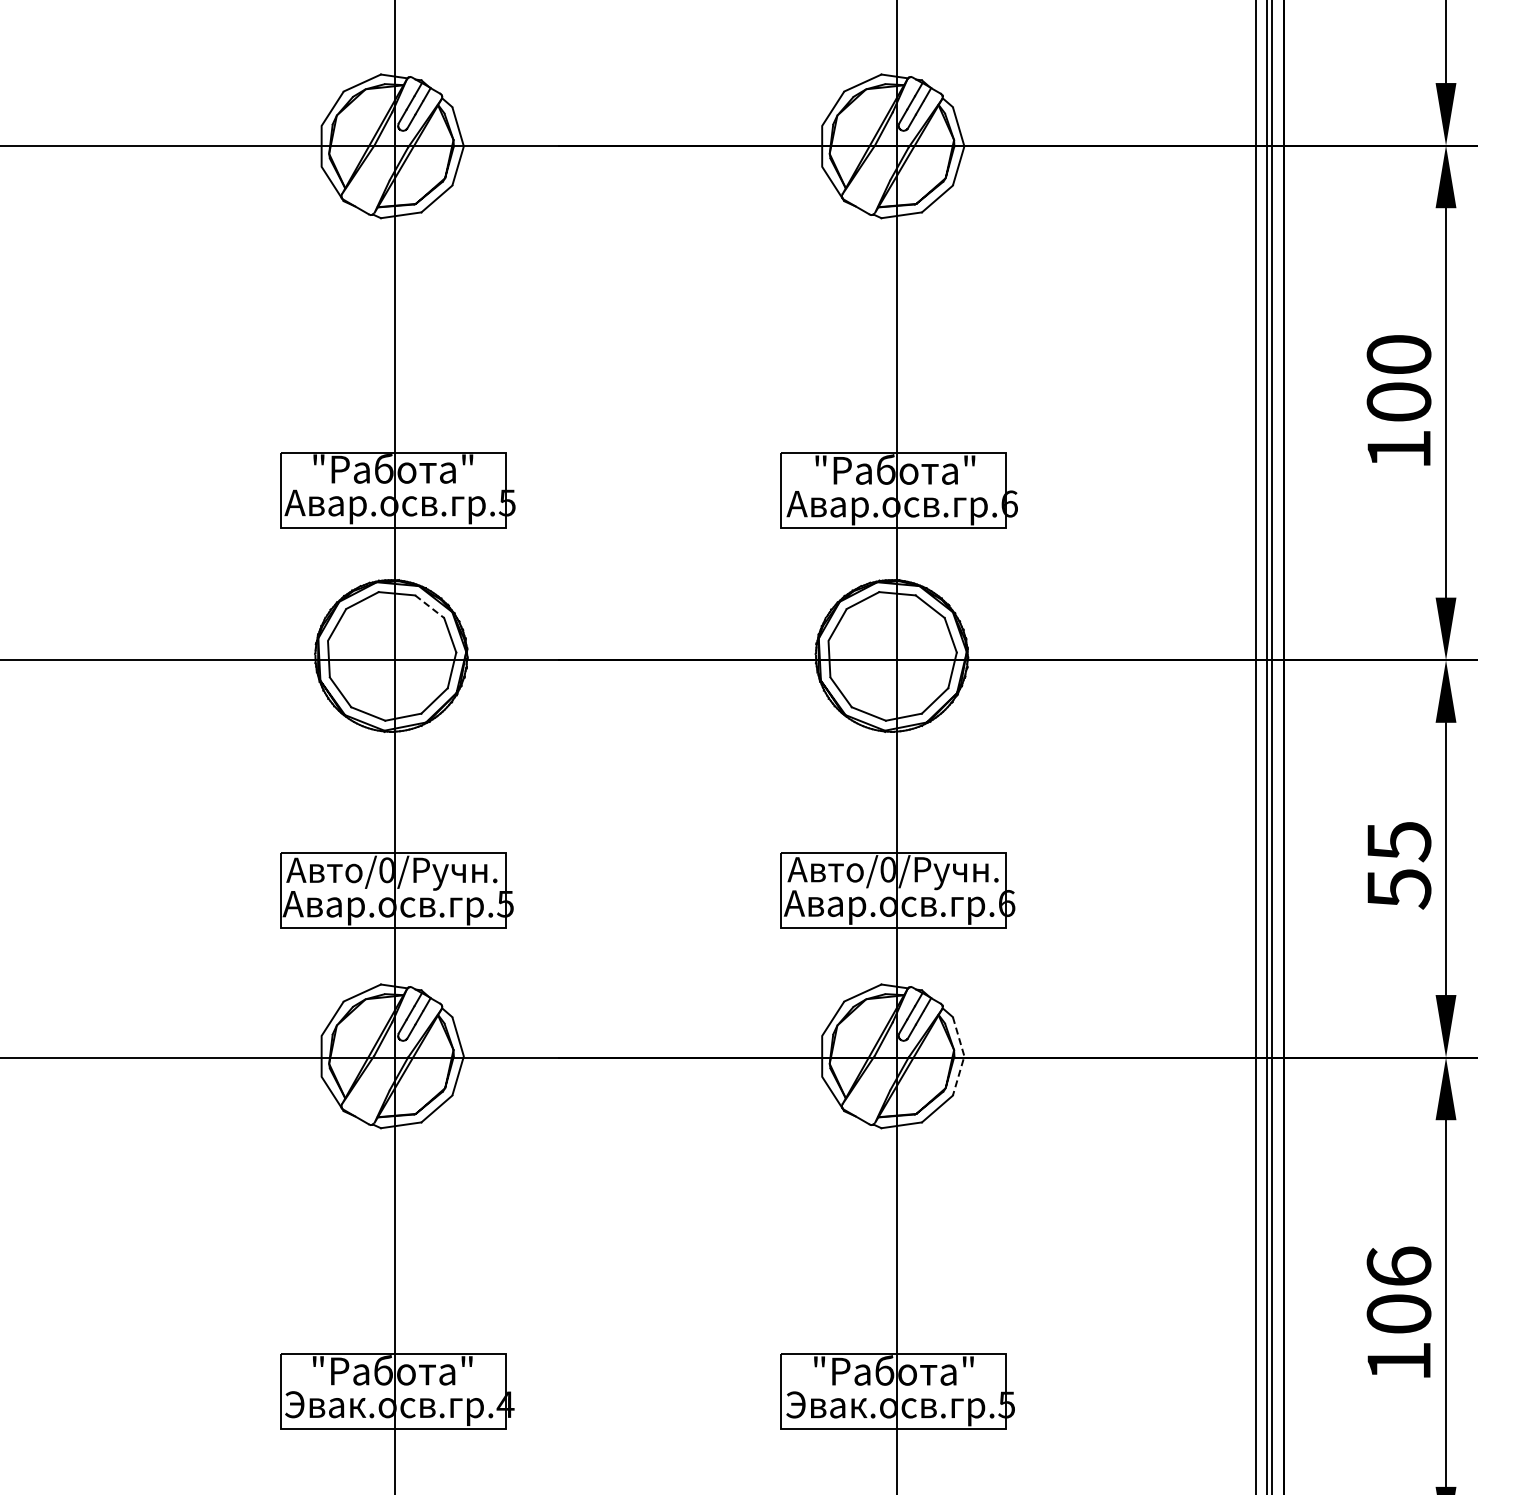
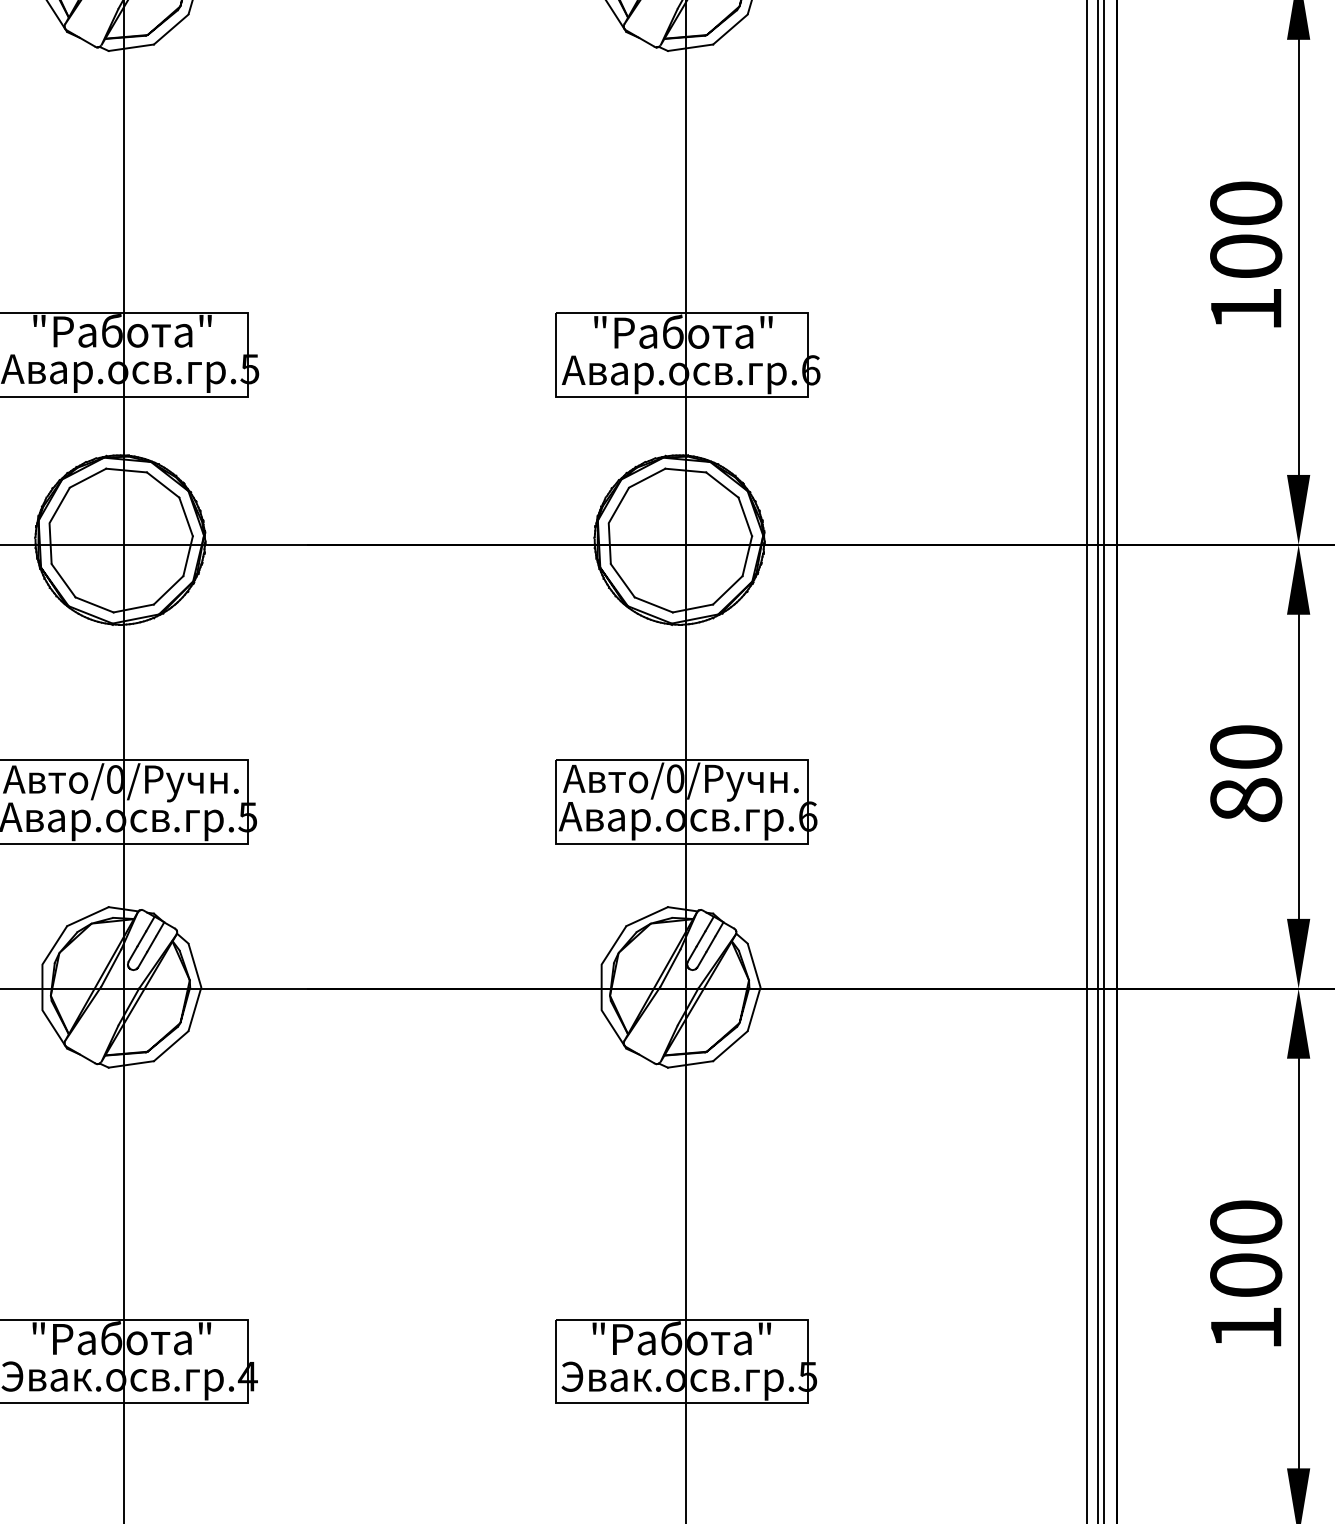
line: (430, 607) -> (164, 485), dashed -> solid
text: (1398, 865) -> (1245, 774), 55 -> 80
line: (964, 1056) -> (760, 987), dashed -> solid
text: (1398, 1265) -> (1245, 1221), 106 -> 100

